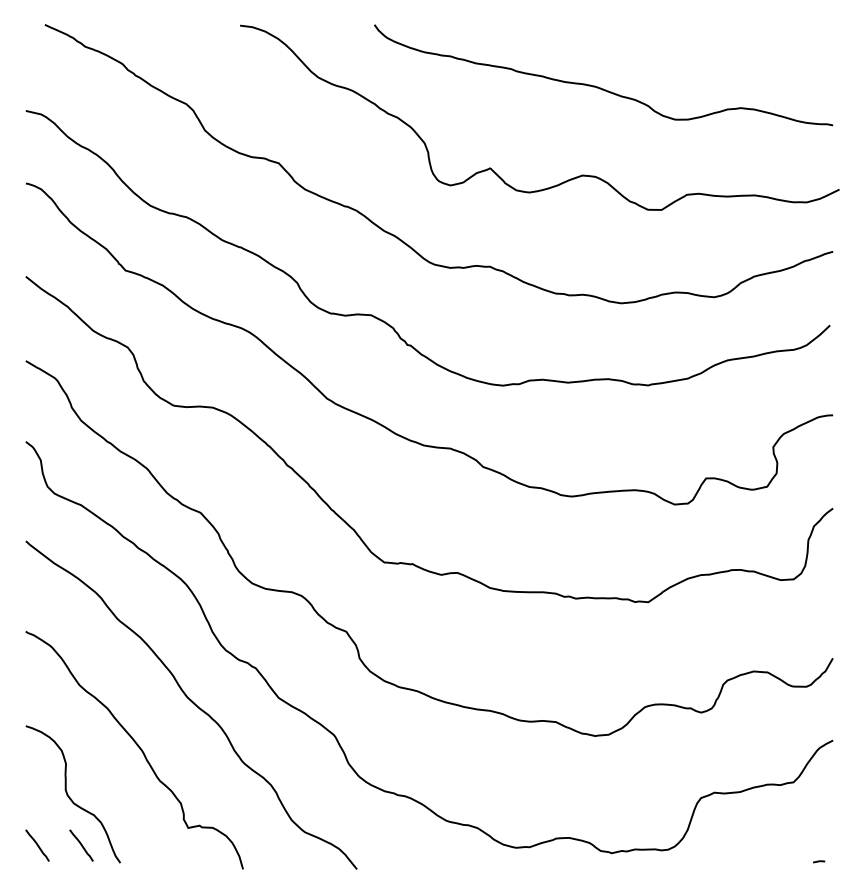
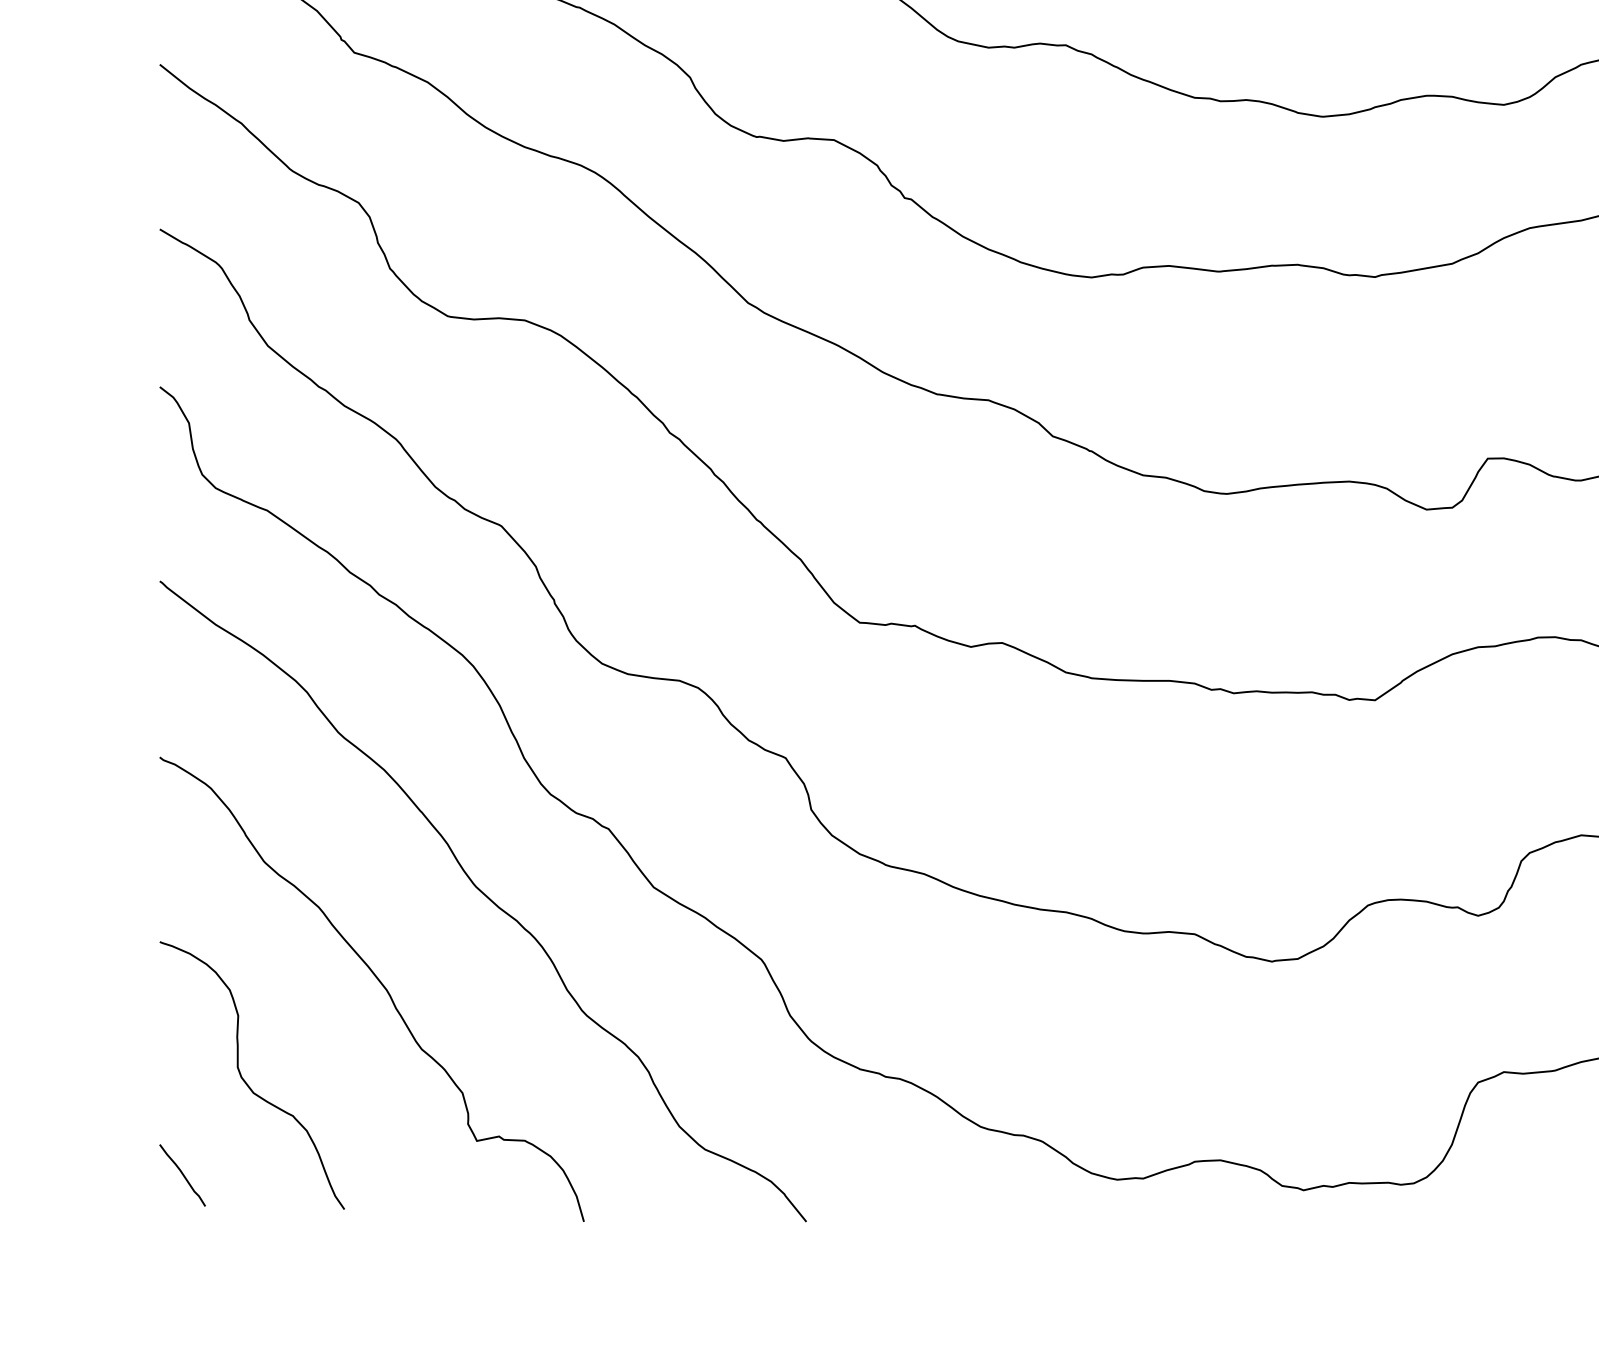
line: (81, 845) -> (268, 1175), removed

